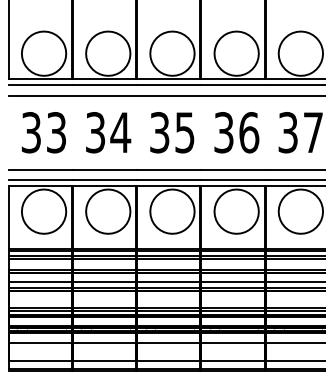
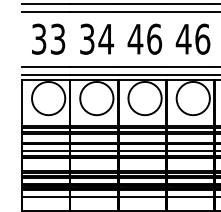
text: (172, 132) -> (145, 39), 35 -> 46
text: (223, 132) -> (183, 39), 36 -> 46

